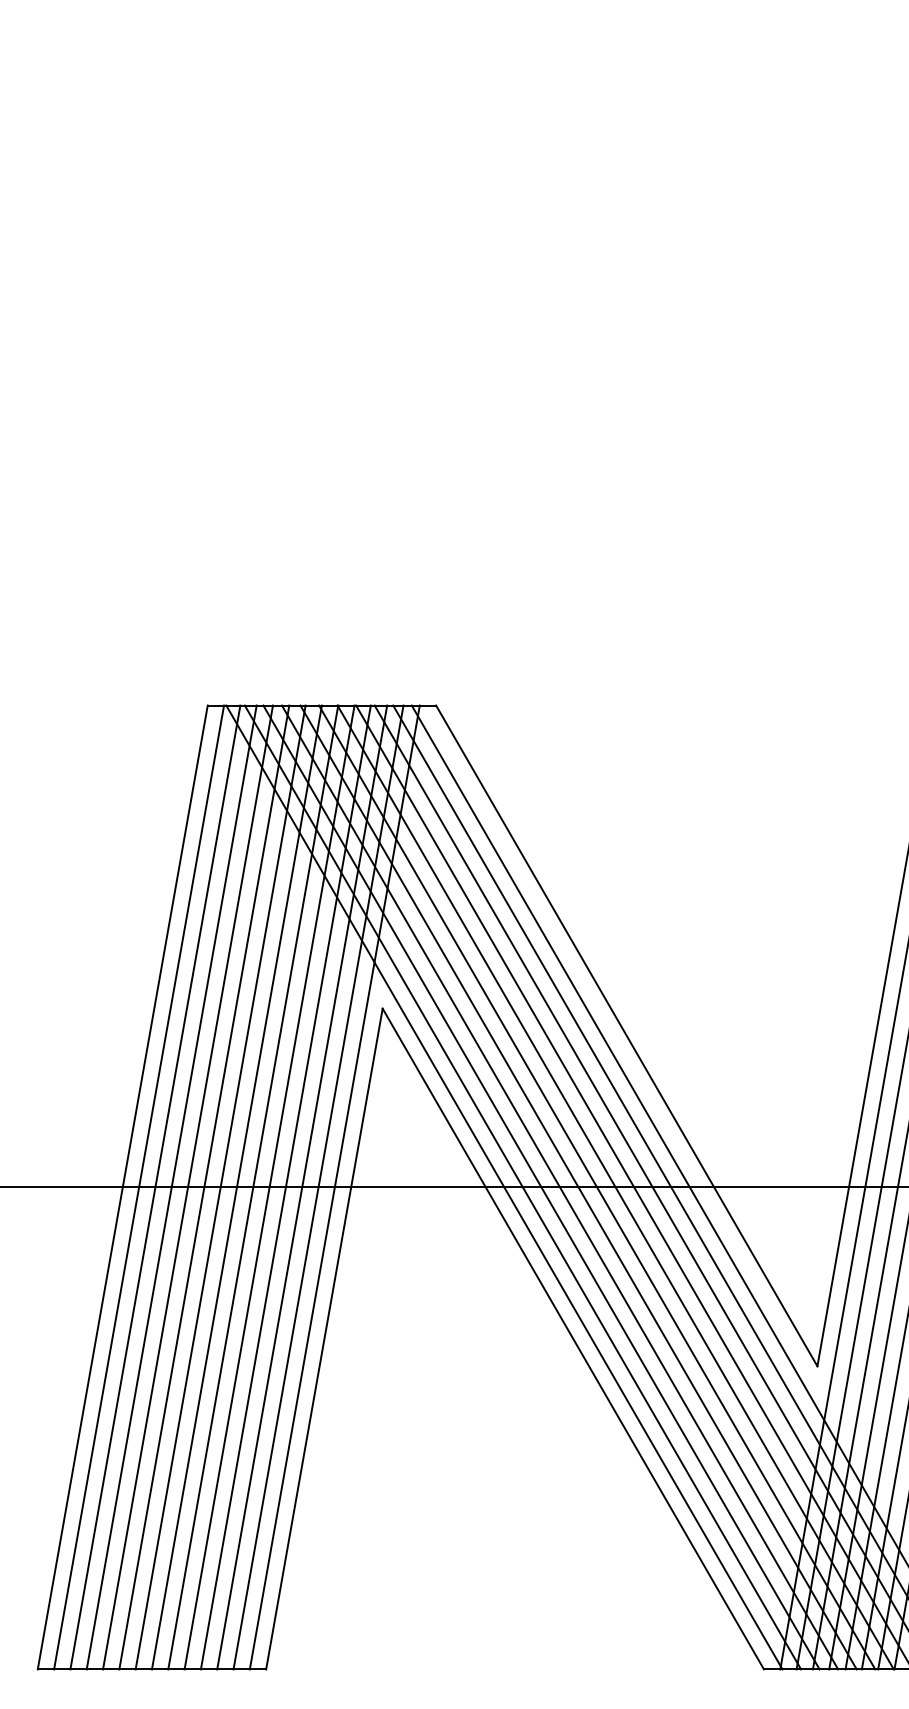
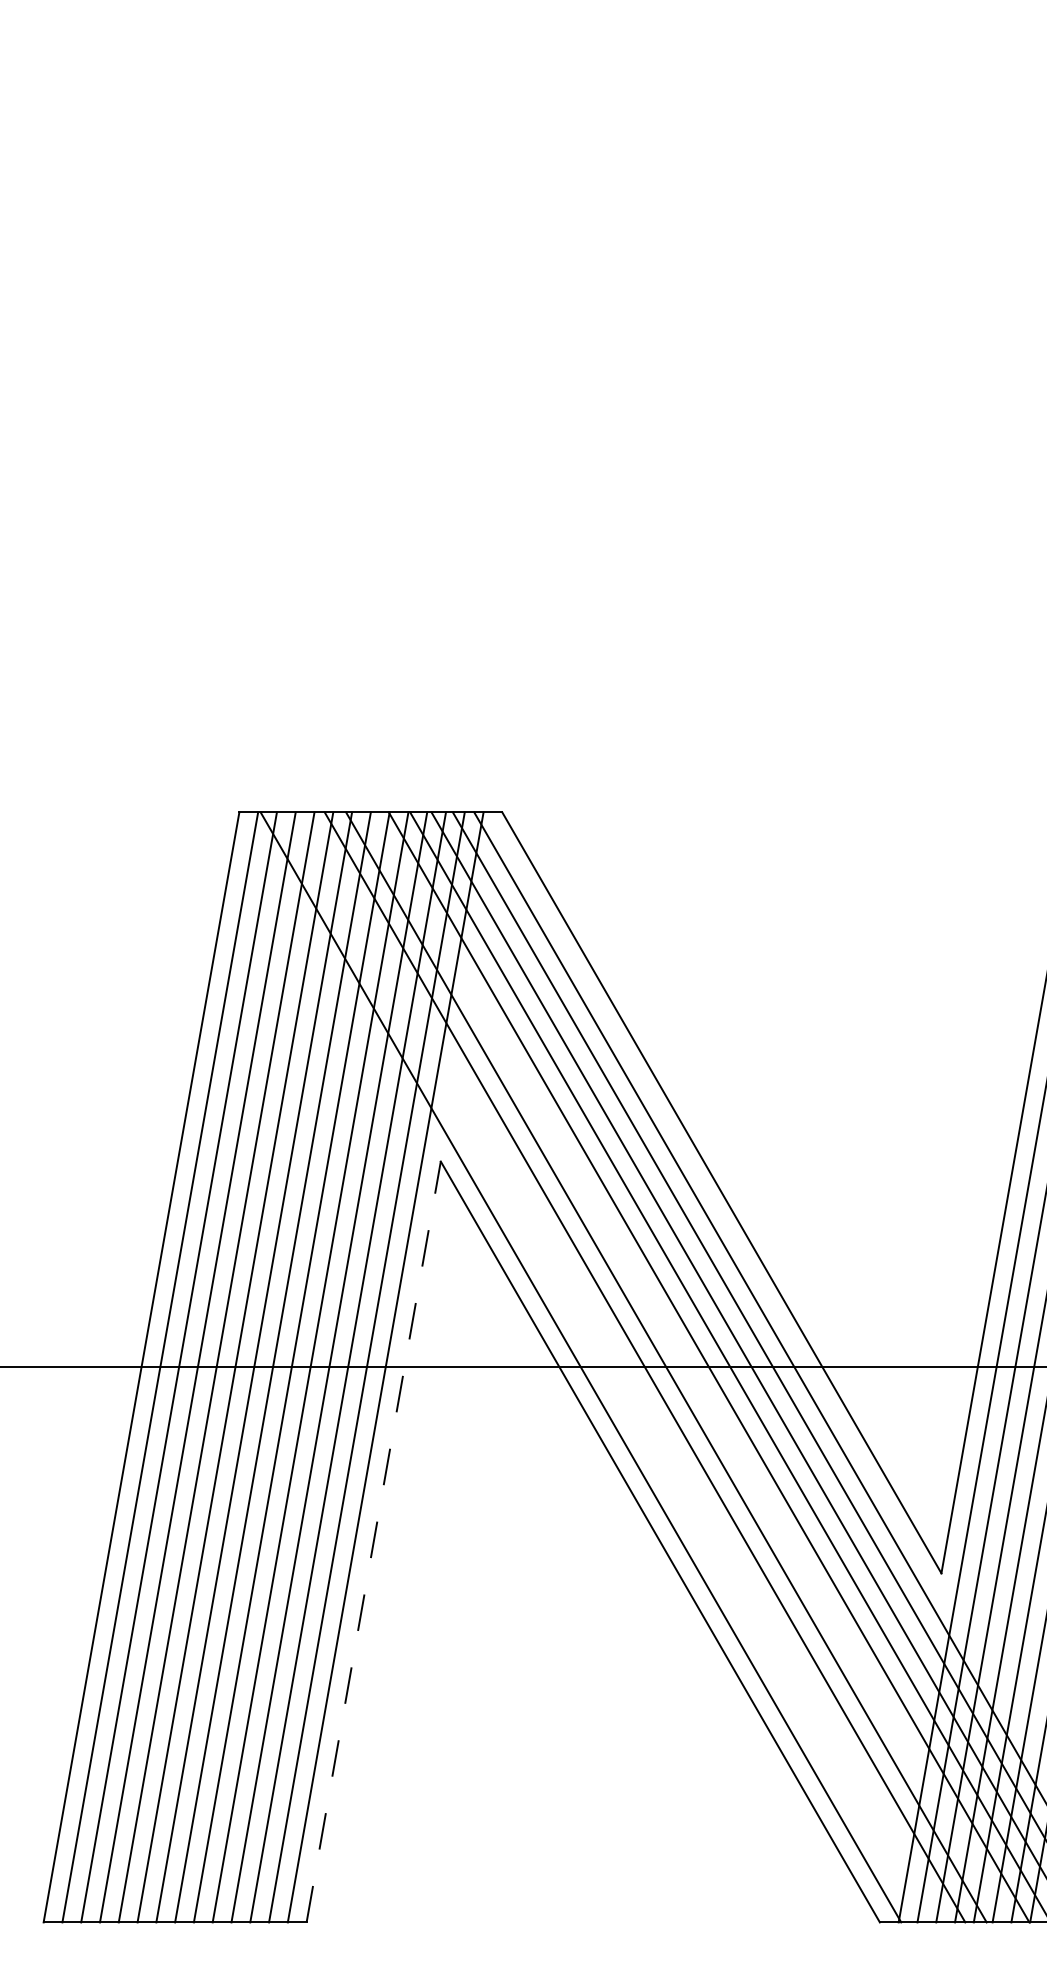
line: (523, 1187) -> (602, 1367), removed
line: (541, 1187) -> (623, 1367), removed
line: (596, 1187) -> (687, 1367), removed
line: (324, 1338) -> (373, 1541), solid -> dashed

